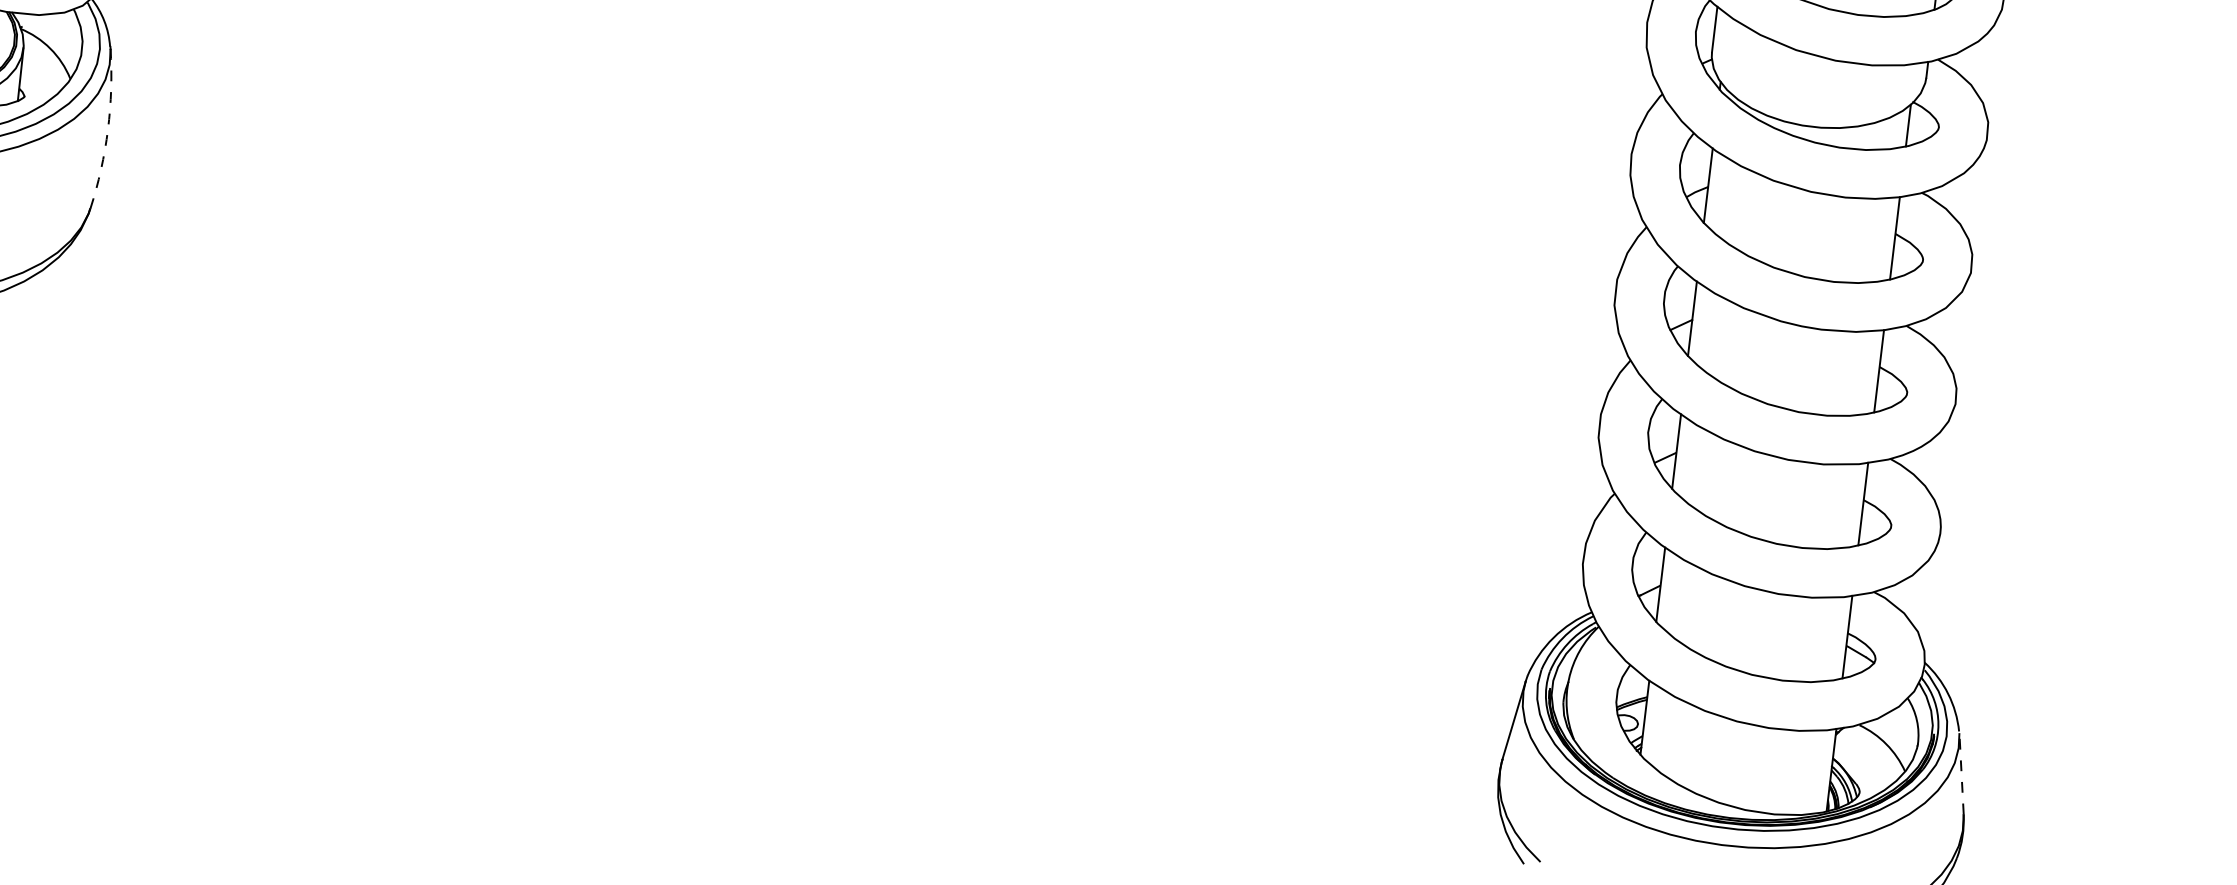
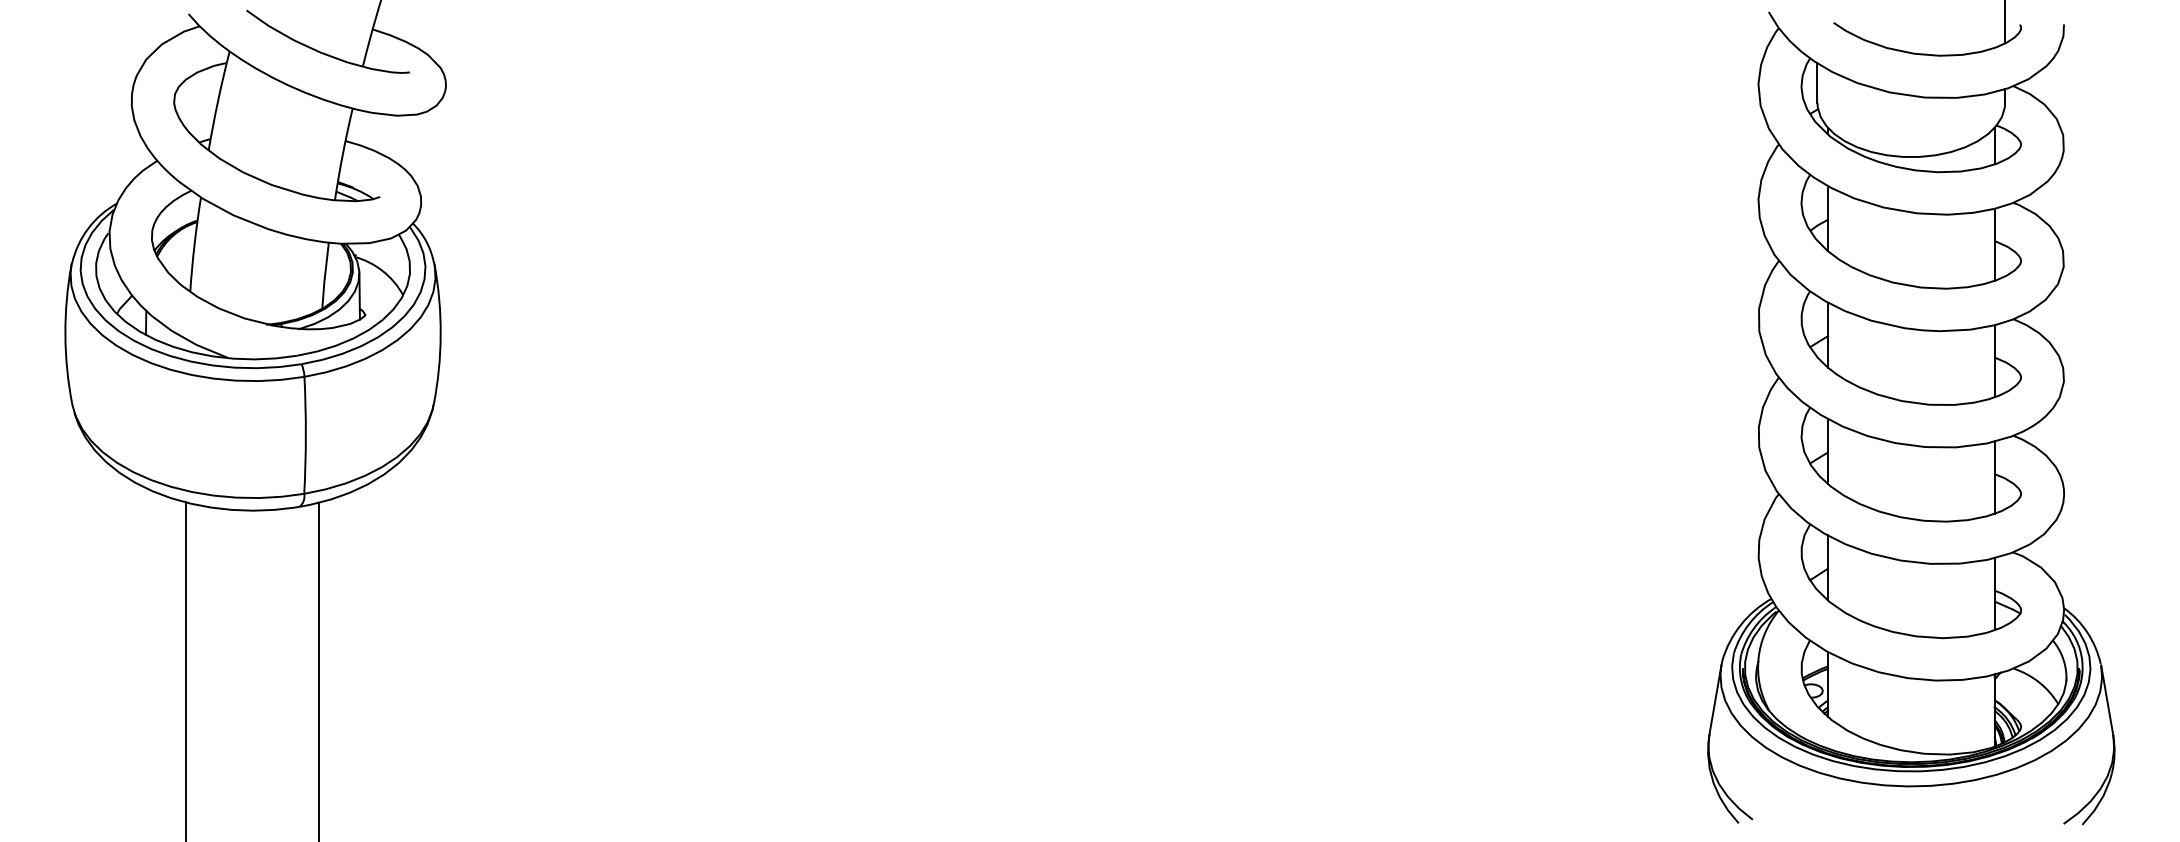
arc: (107, 129) -> (440, 334), dashed -> solid
line: (1962, 773) -> (2107, 699), dashed -> solid

